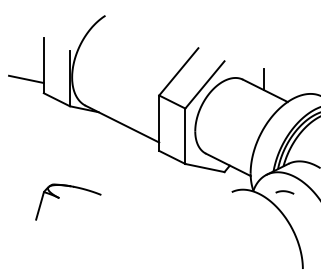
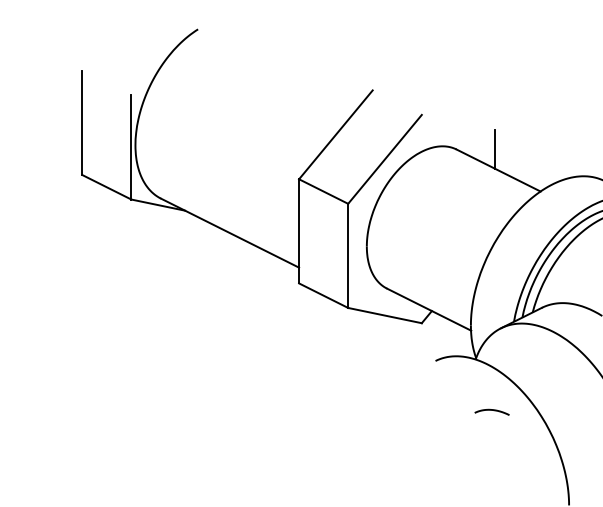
line: (26, 79) -> (49, 149), removed
curve: (284, 192) -> (491, 412), moved
part: (59, 198) -> (111, 372), removed

